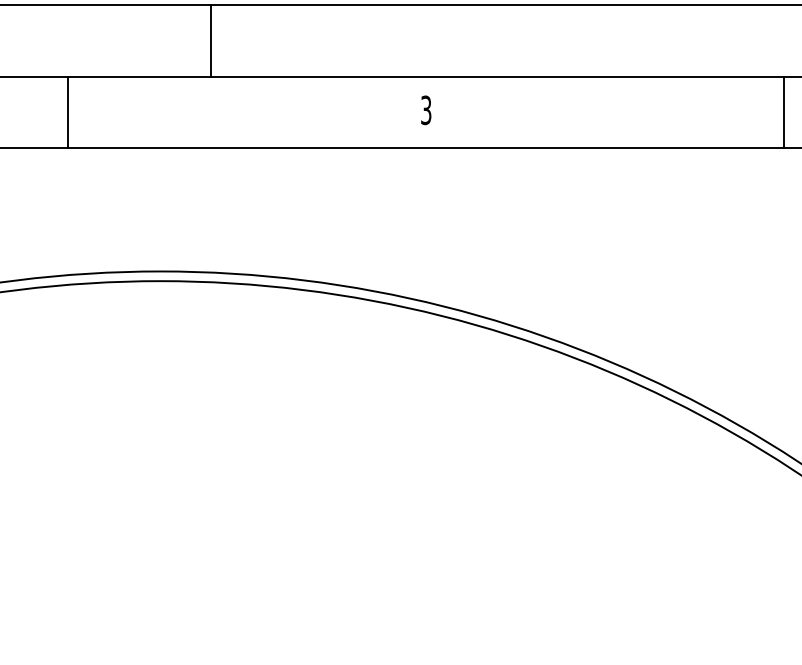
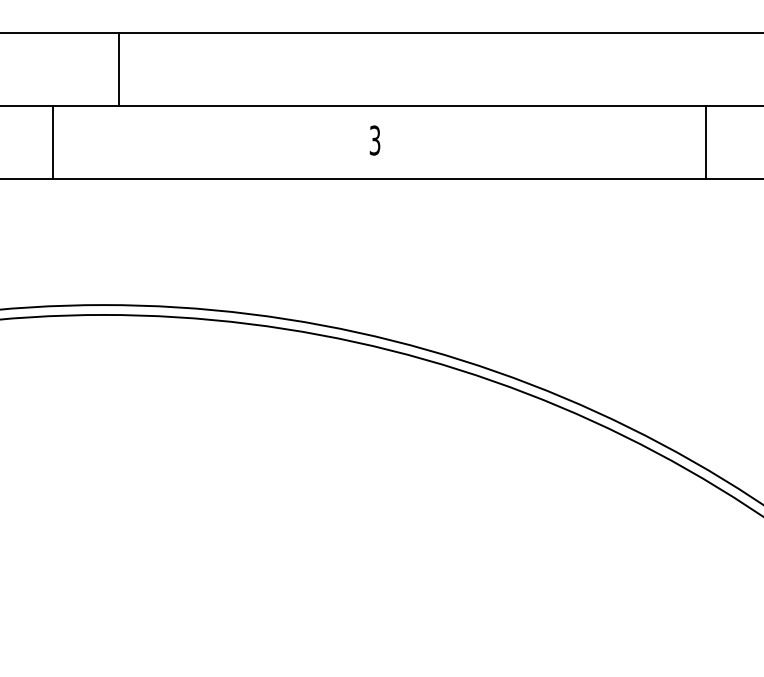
line: (211, 40) -> (119, 69), moved
line: (67, 112) -> (52, 142), moved
line: (784, 112) -> (706, 142), moved

